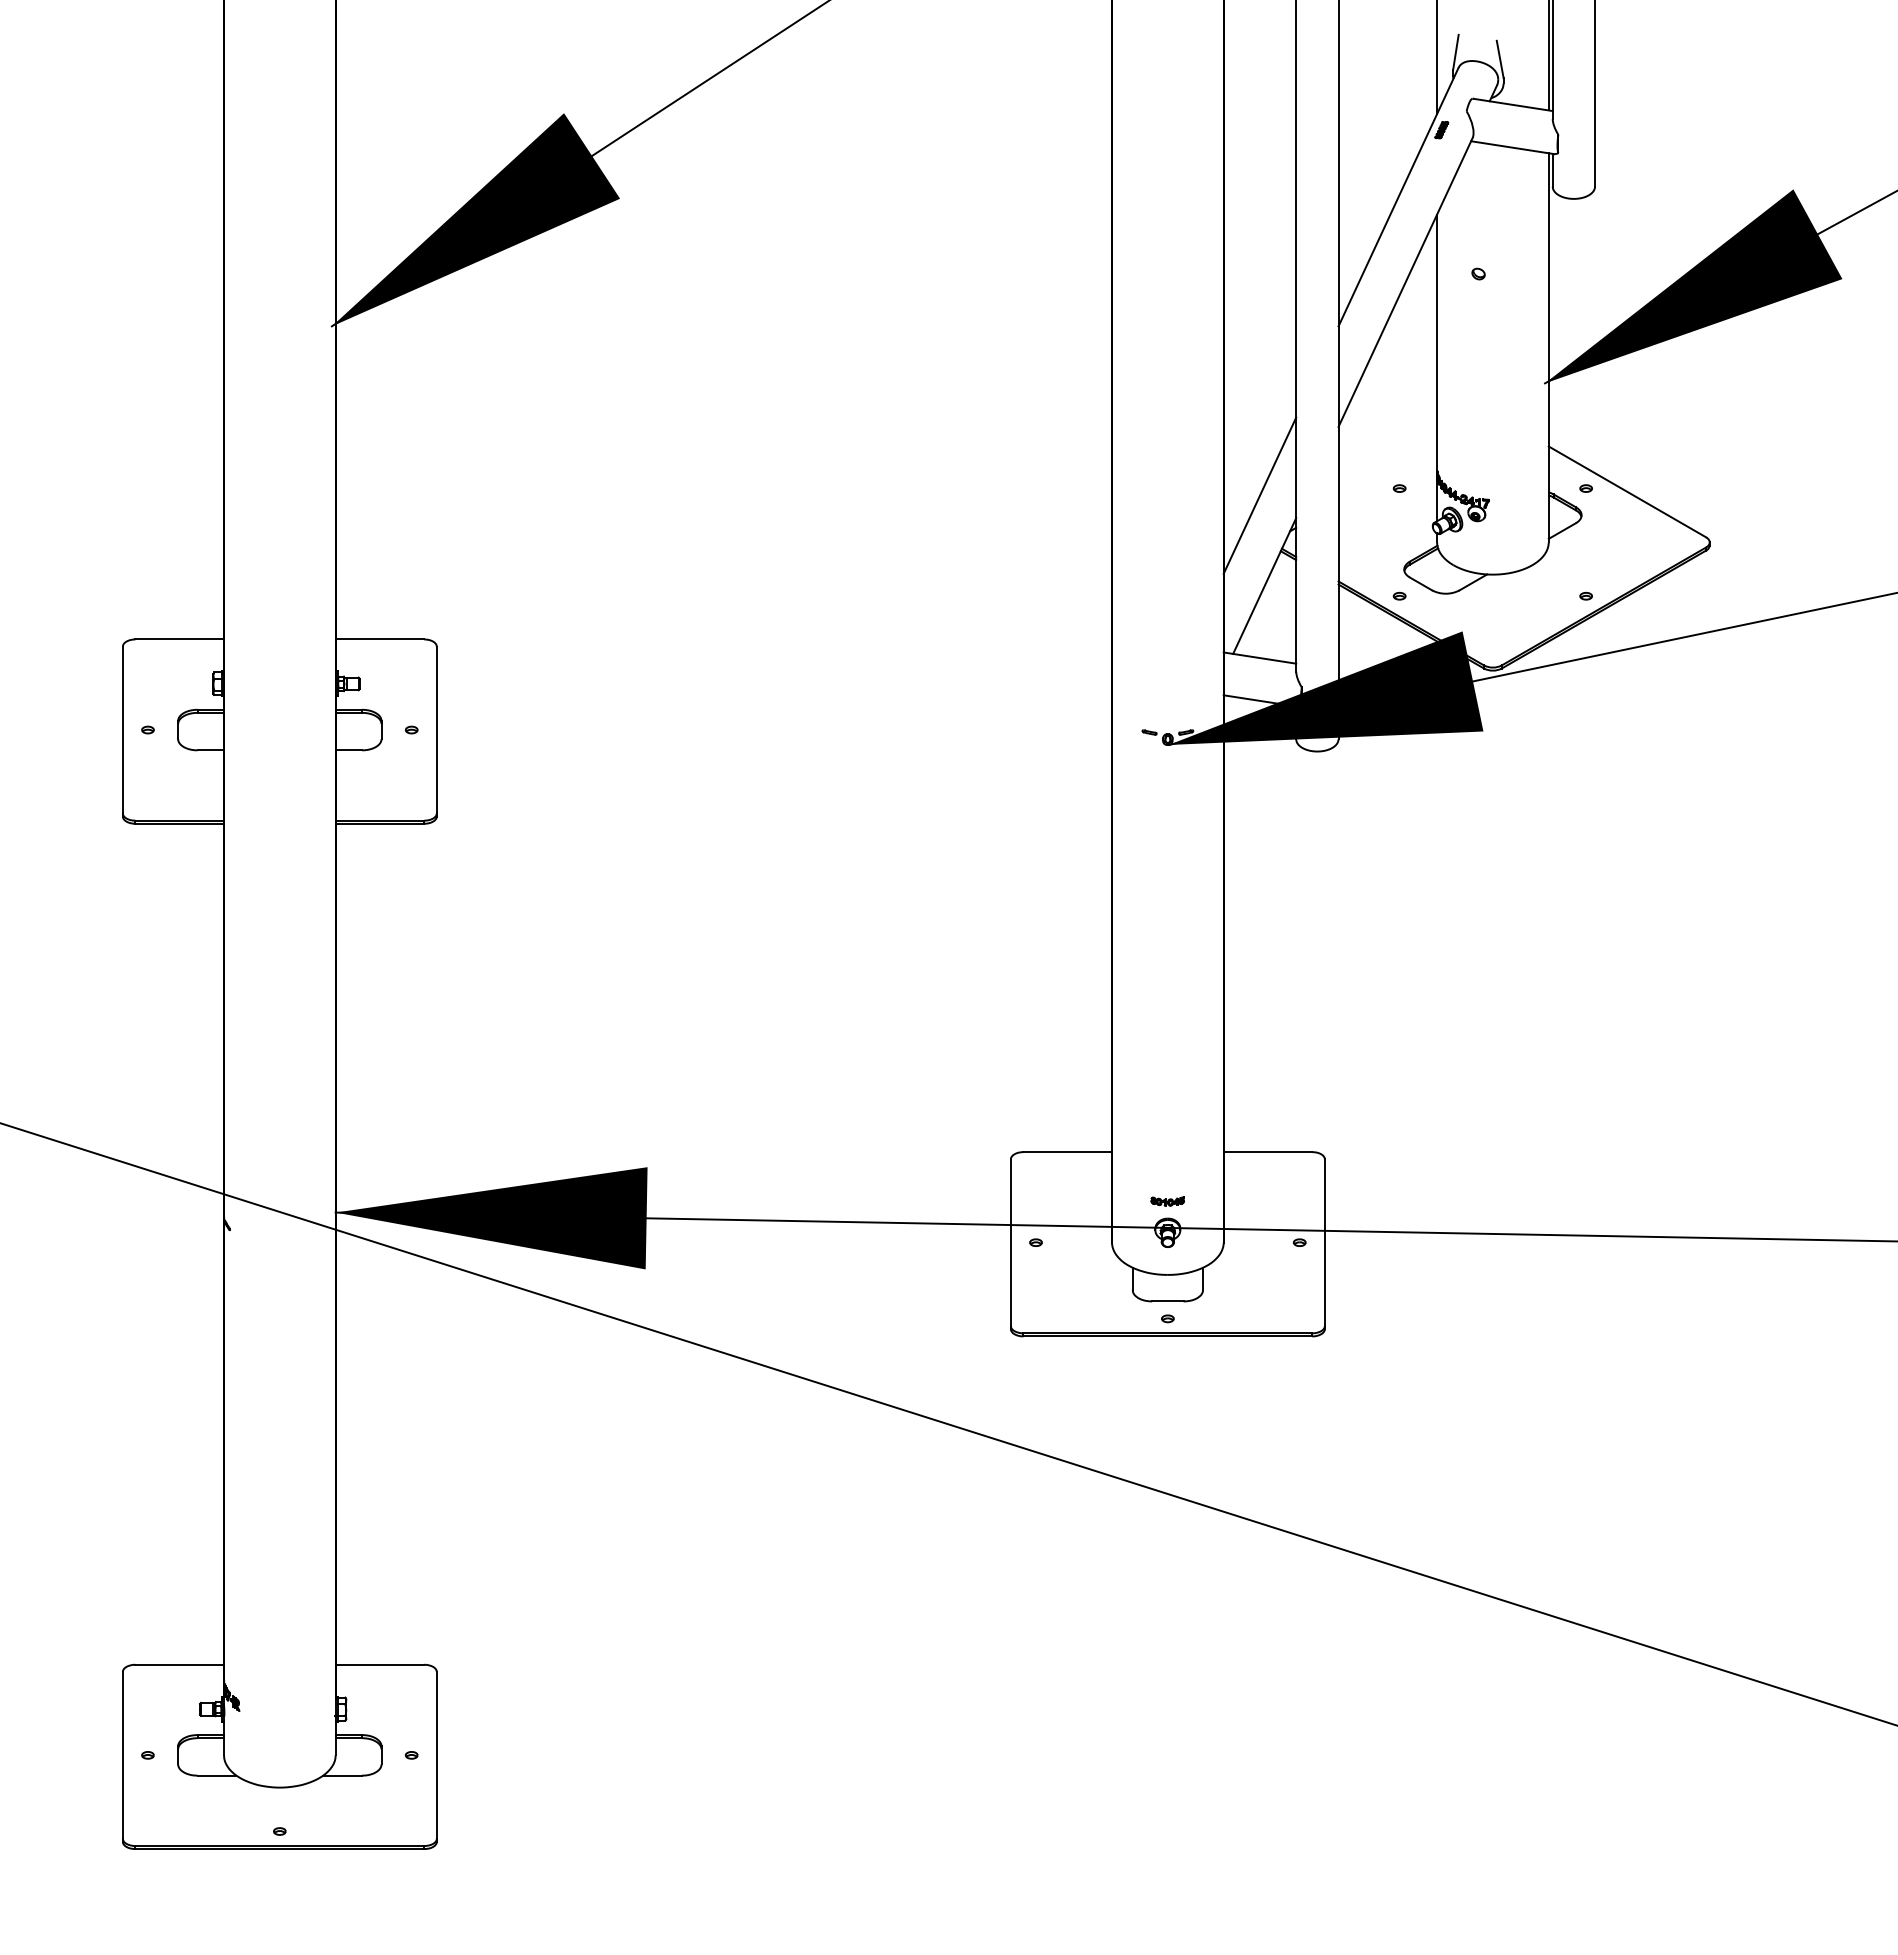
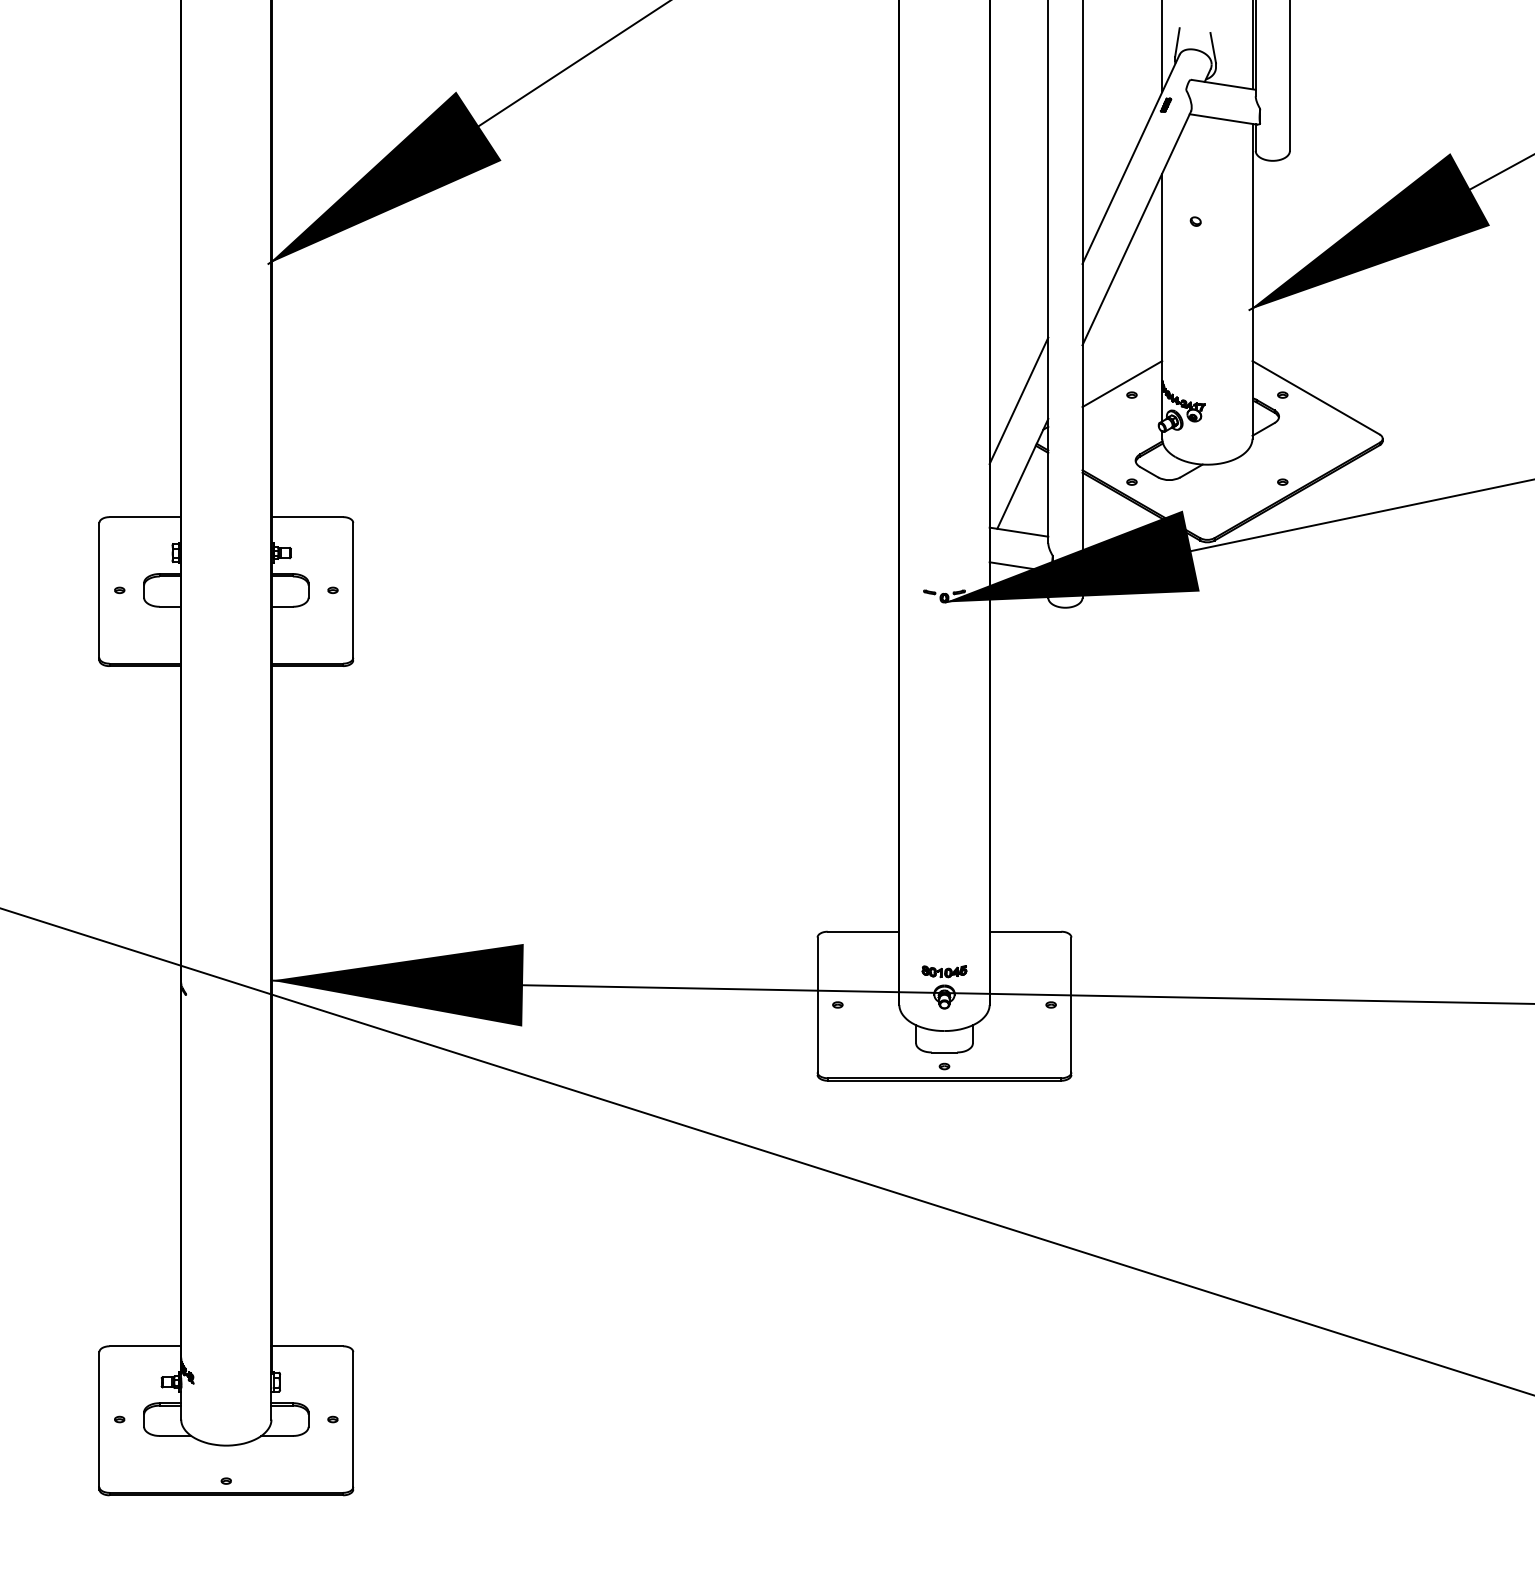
line: (1387, 474) -> (1122, 383), added
part: (1167, 1201) -> (944, 971), size x1.67

